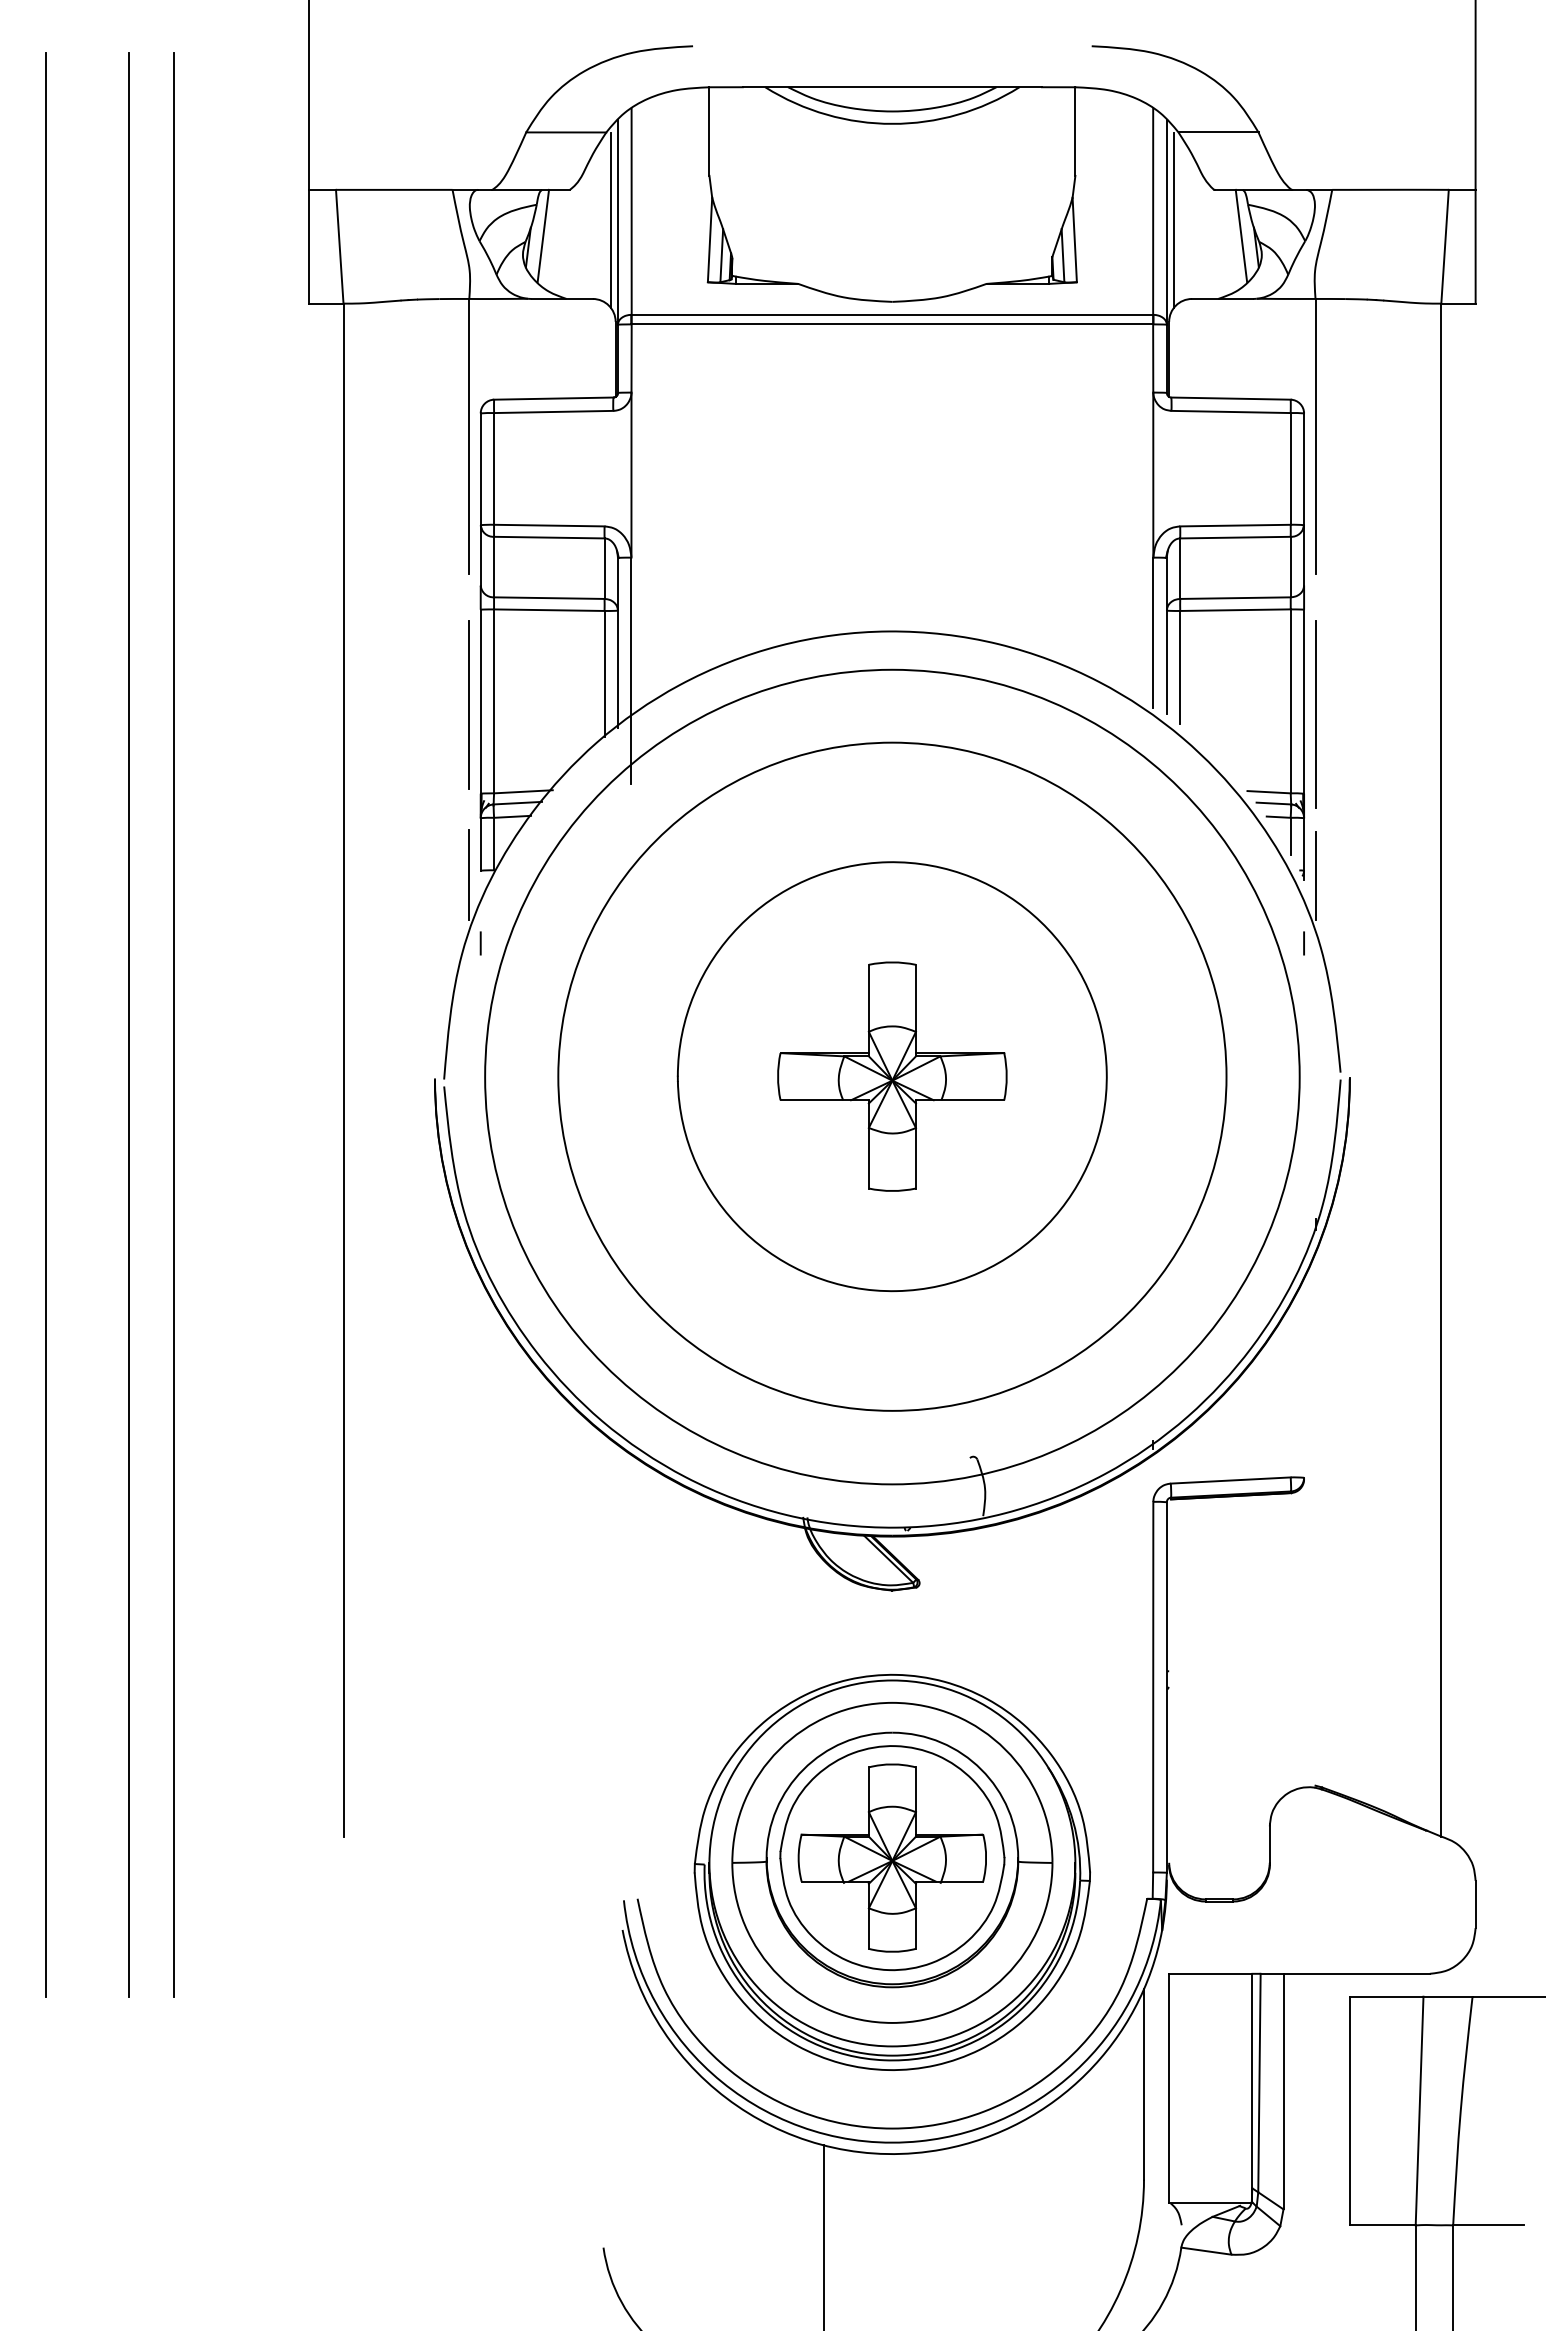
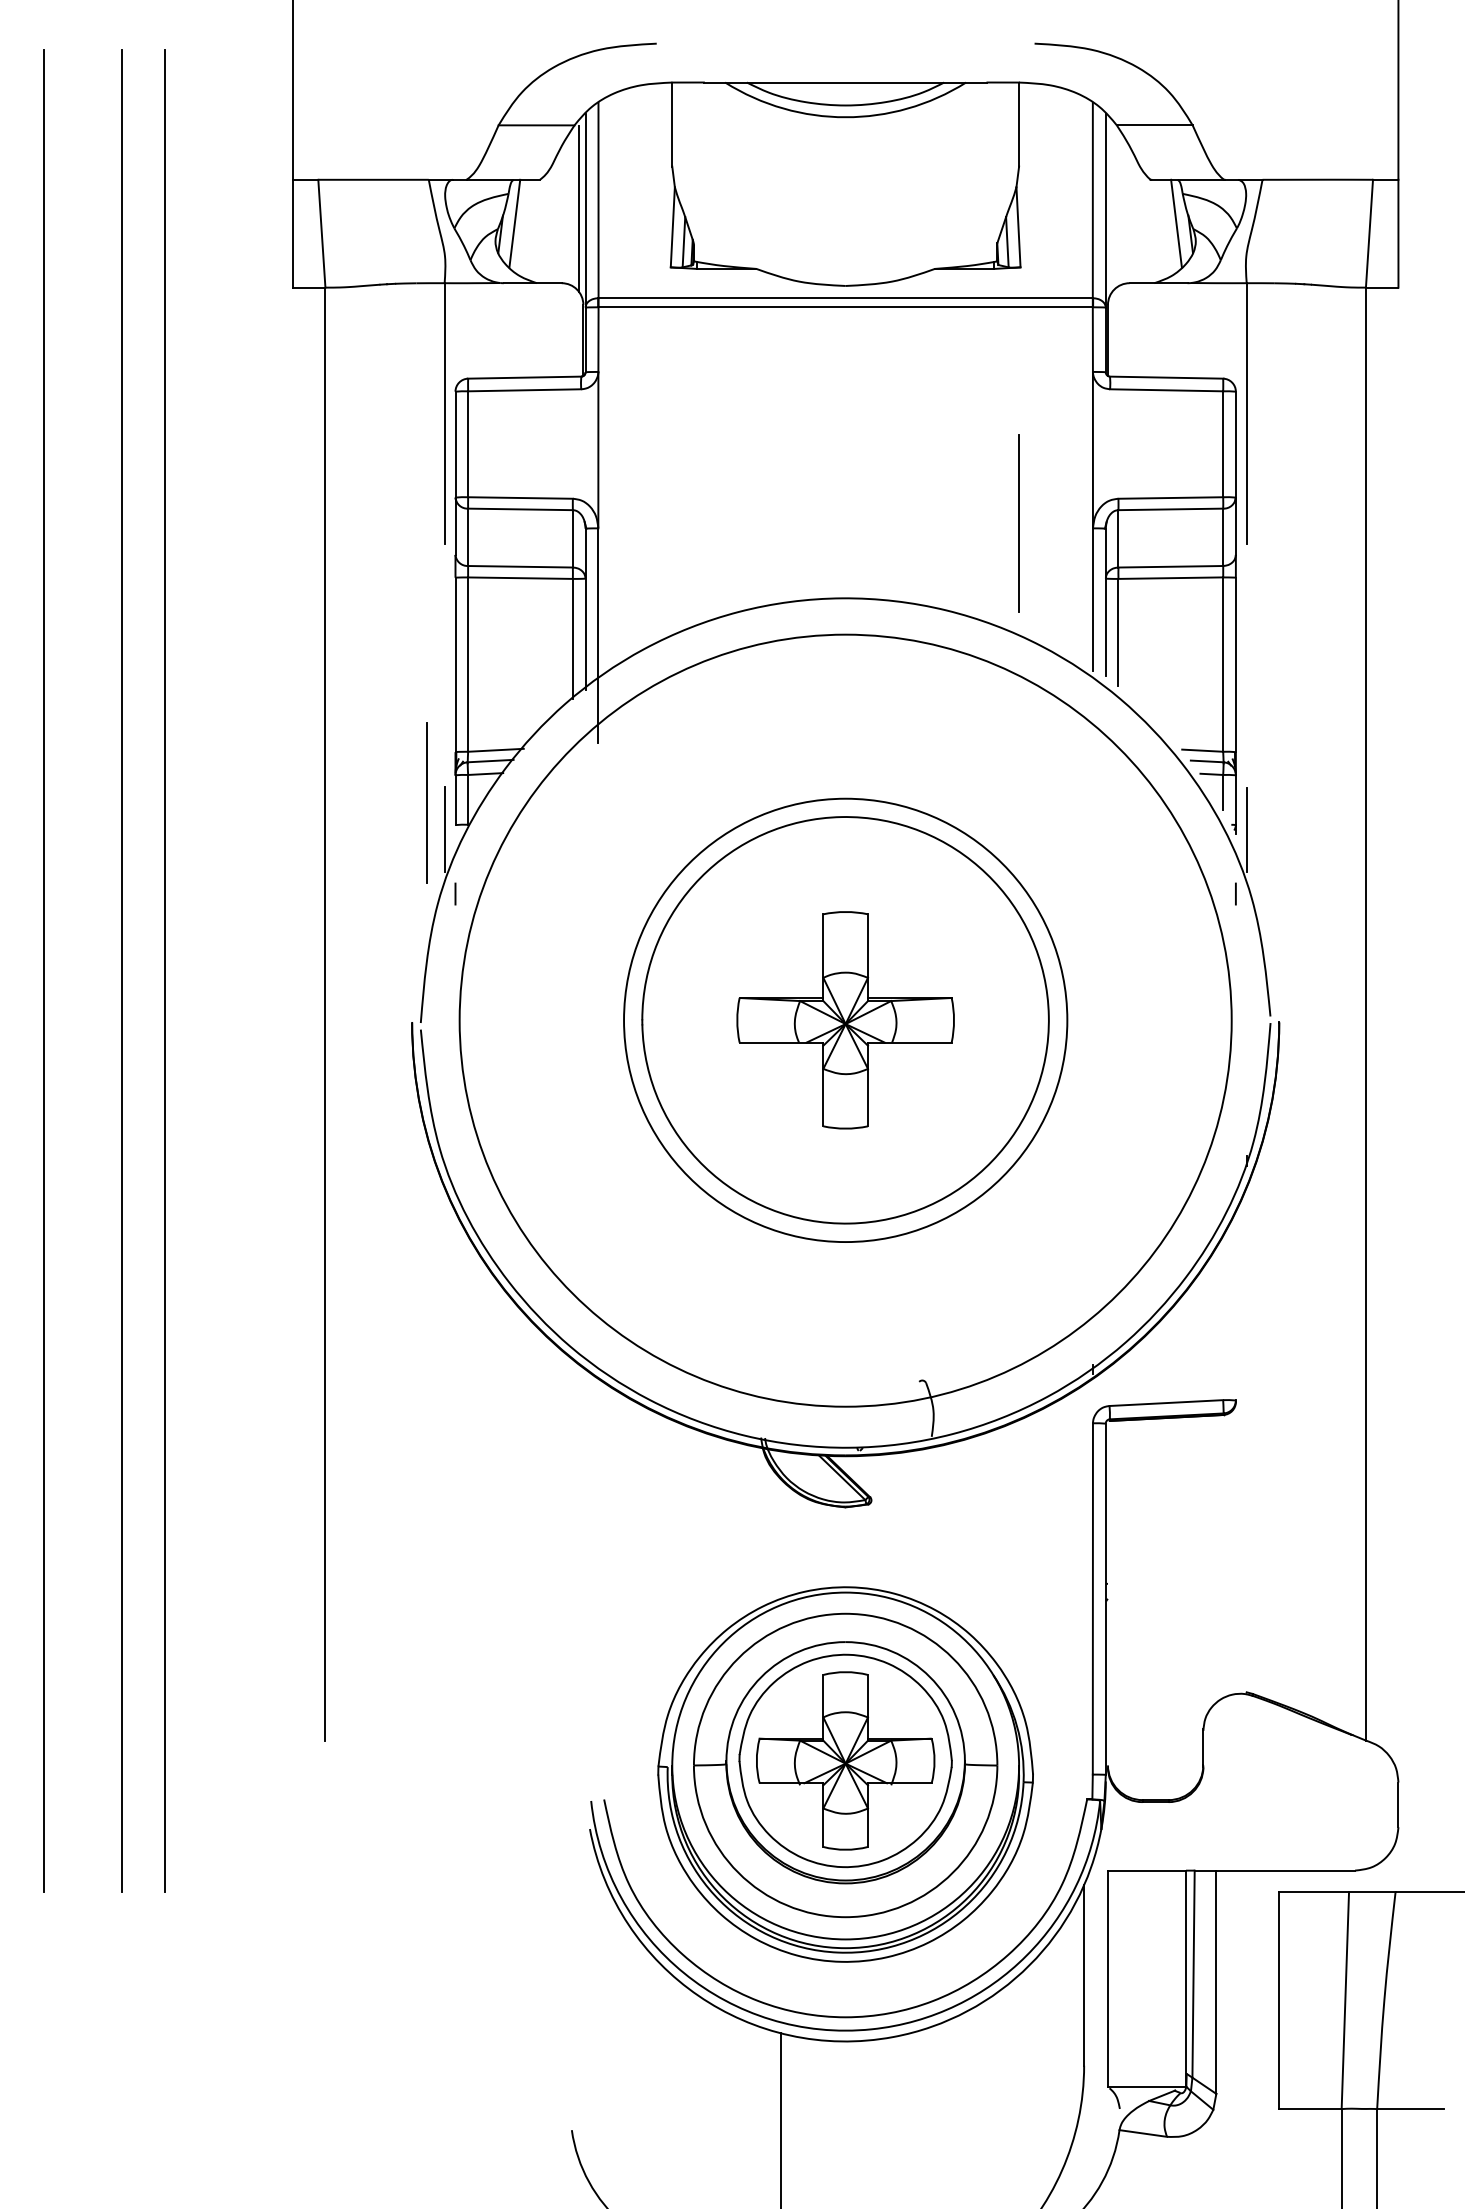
line: (1173, 220) -> (1112, 208), removed
line: (468, 704) -> (425, 802), moved
line: (1315, 714) -> (1019, 523), moved
circle: (892, 1076) -> (845, 1020), size x0.7

